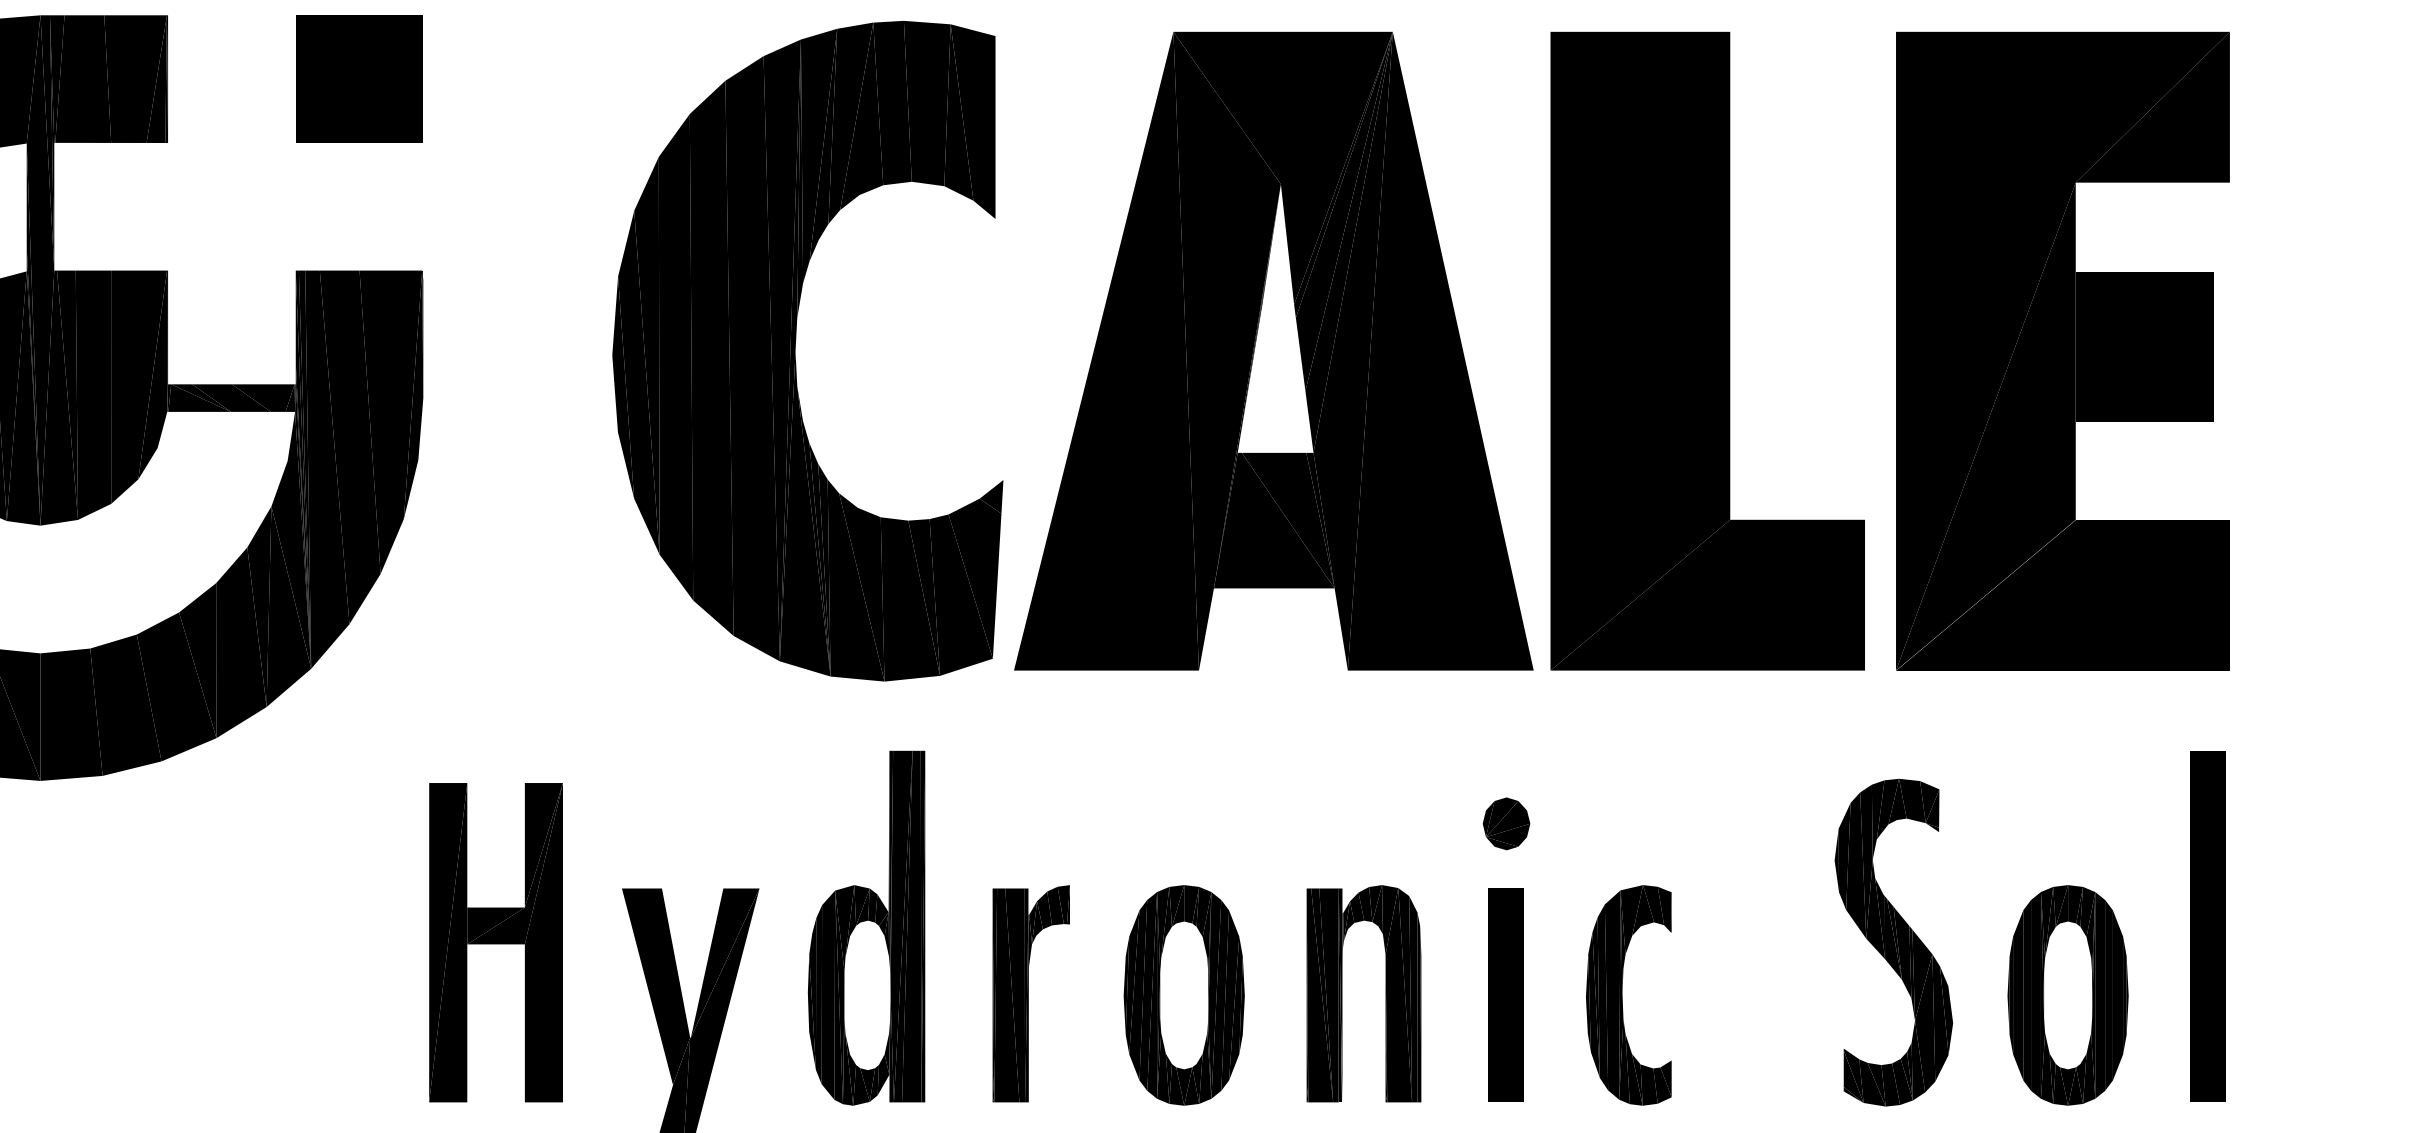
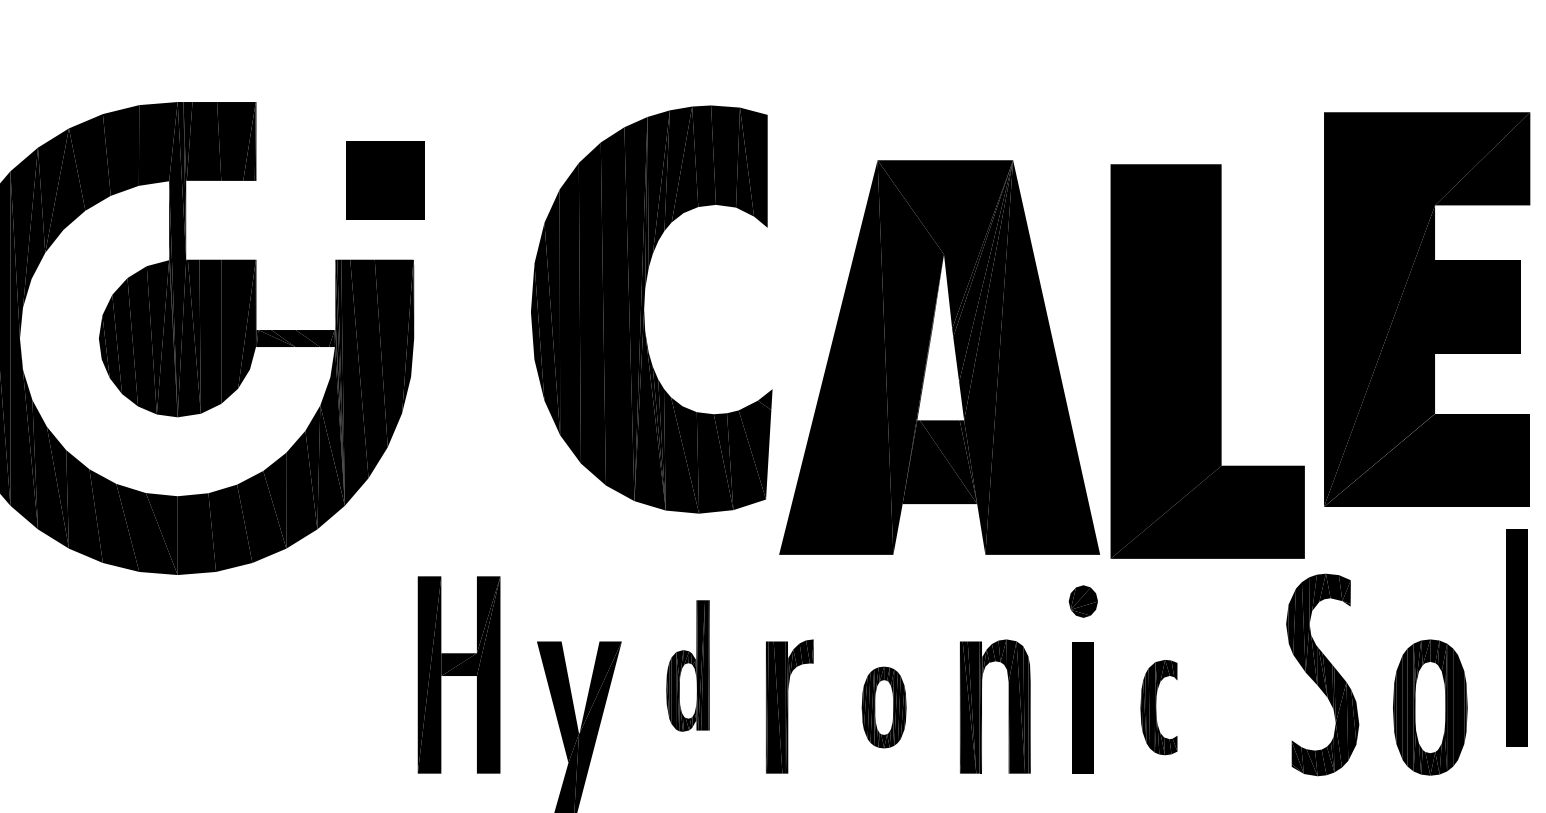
part: (359, 79) -> (385, 180), moved
part: (1273, 351) -> (939, 357), moved
part: (1707, 351) -> (1207, 361), moved
part: (2207, 925) -> (1516, 637), moved
part: (865, 927) -> (687, 665), size x0.6
part: (1182, 995) -> (883, 707), size x0.6
part: (1628, 995) -> (1158, 707), size x0.7

